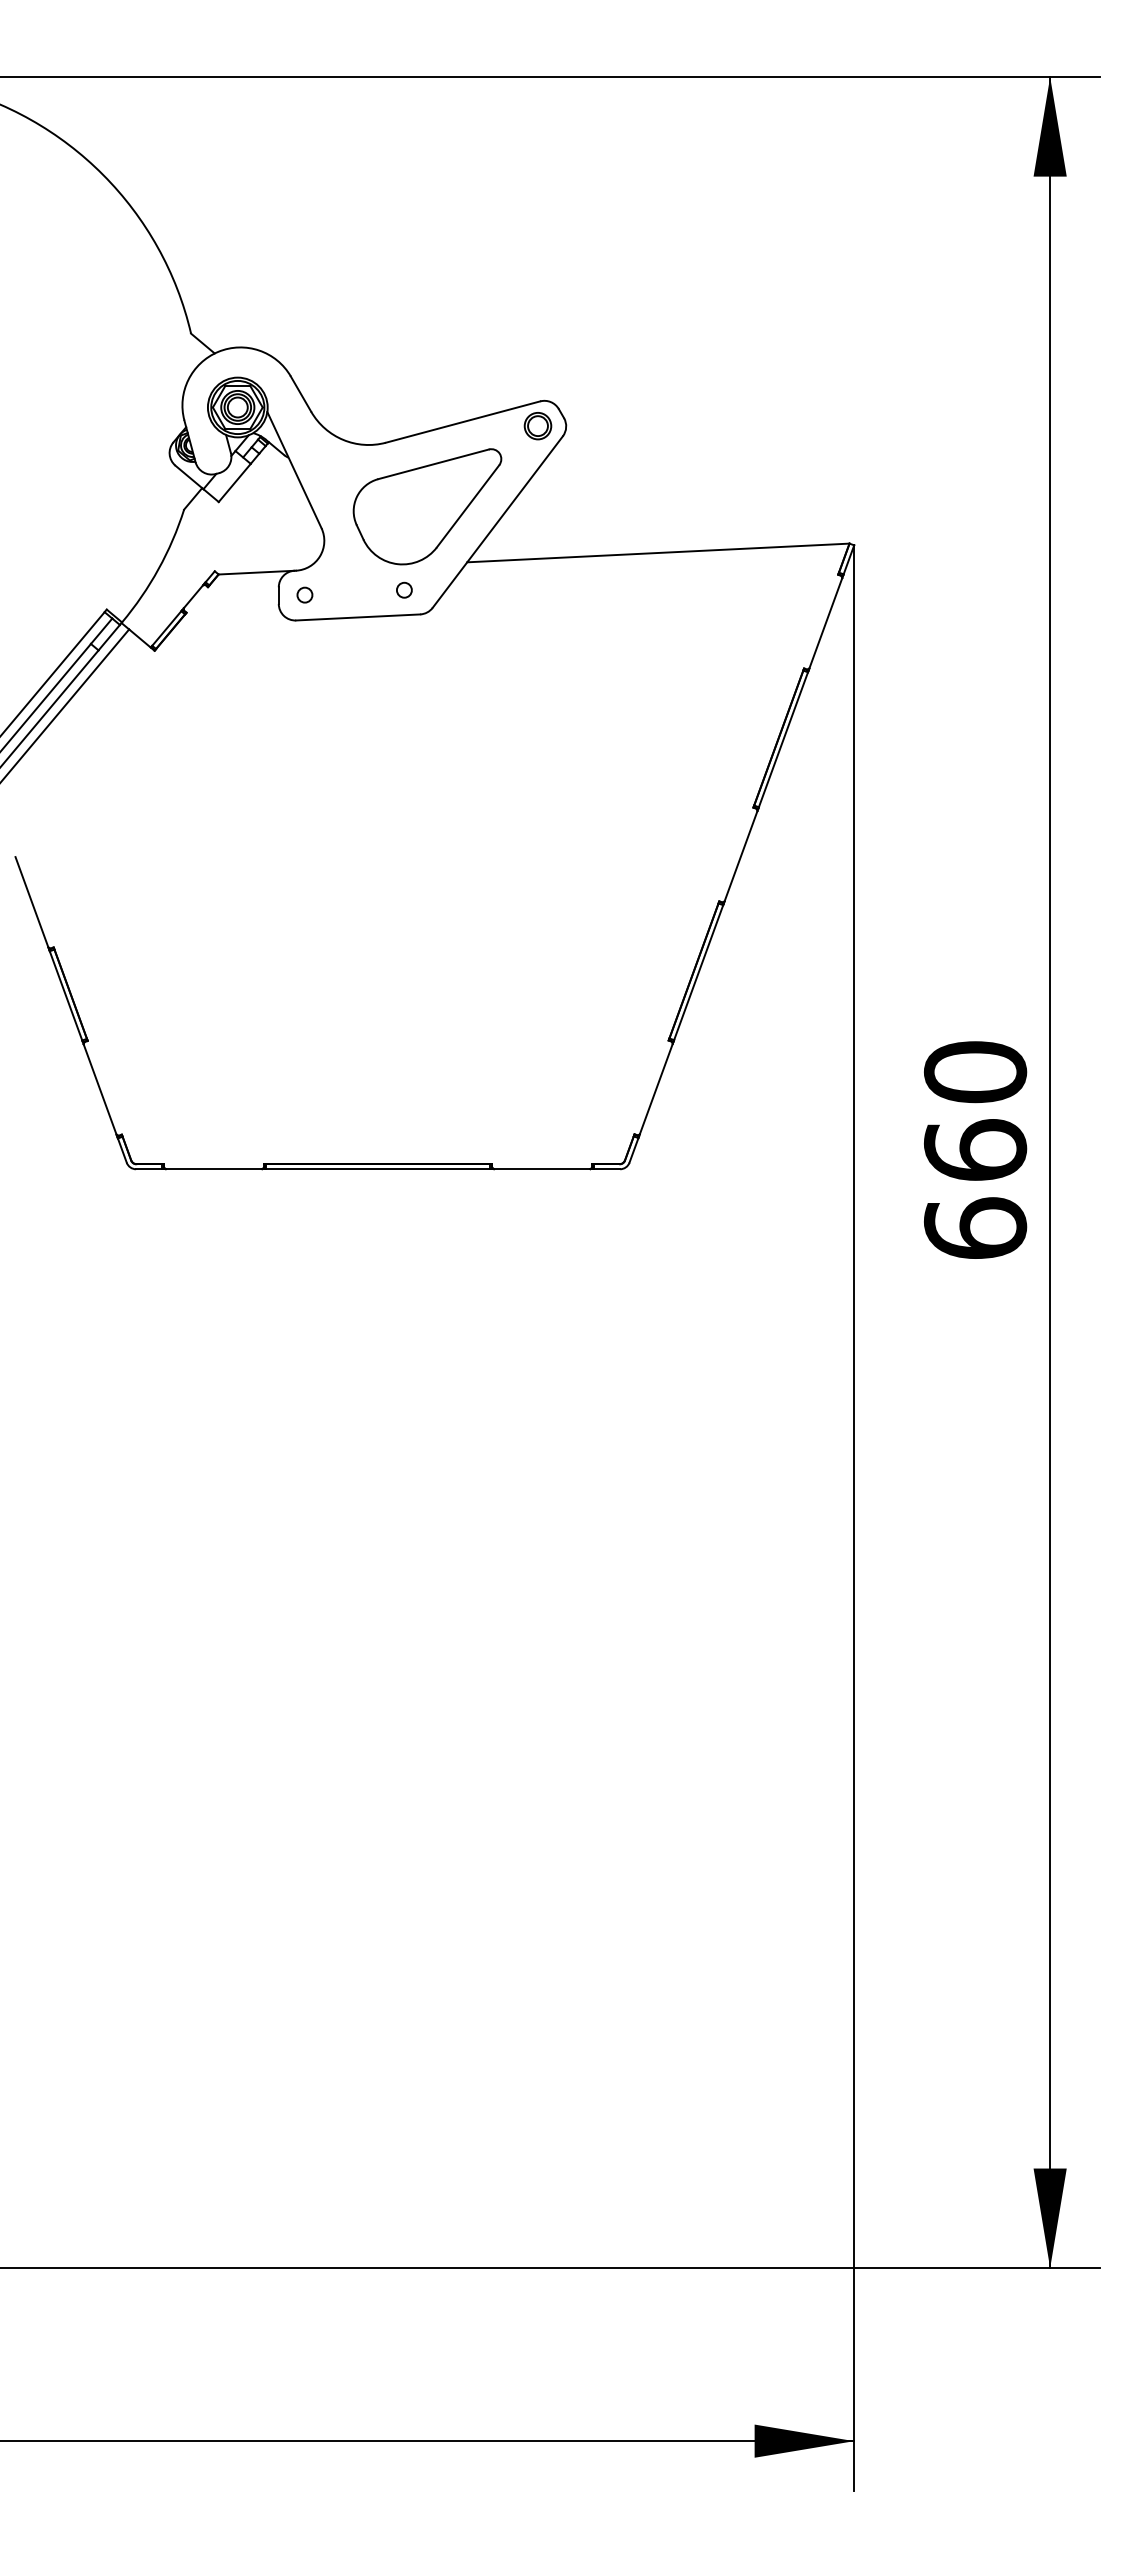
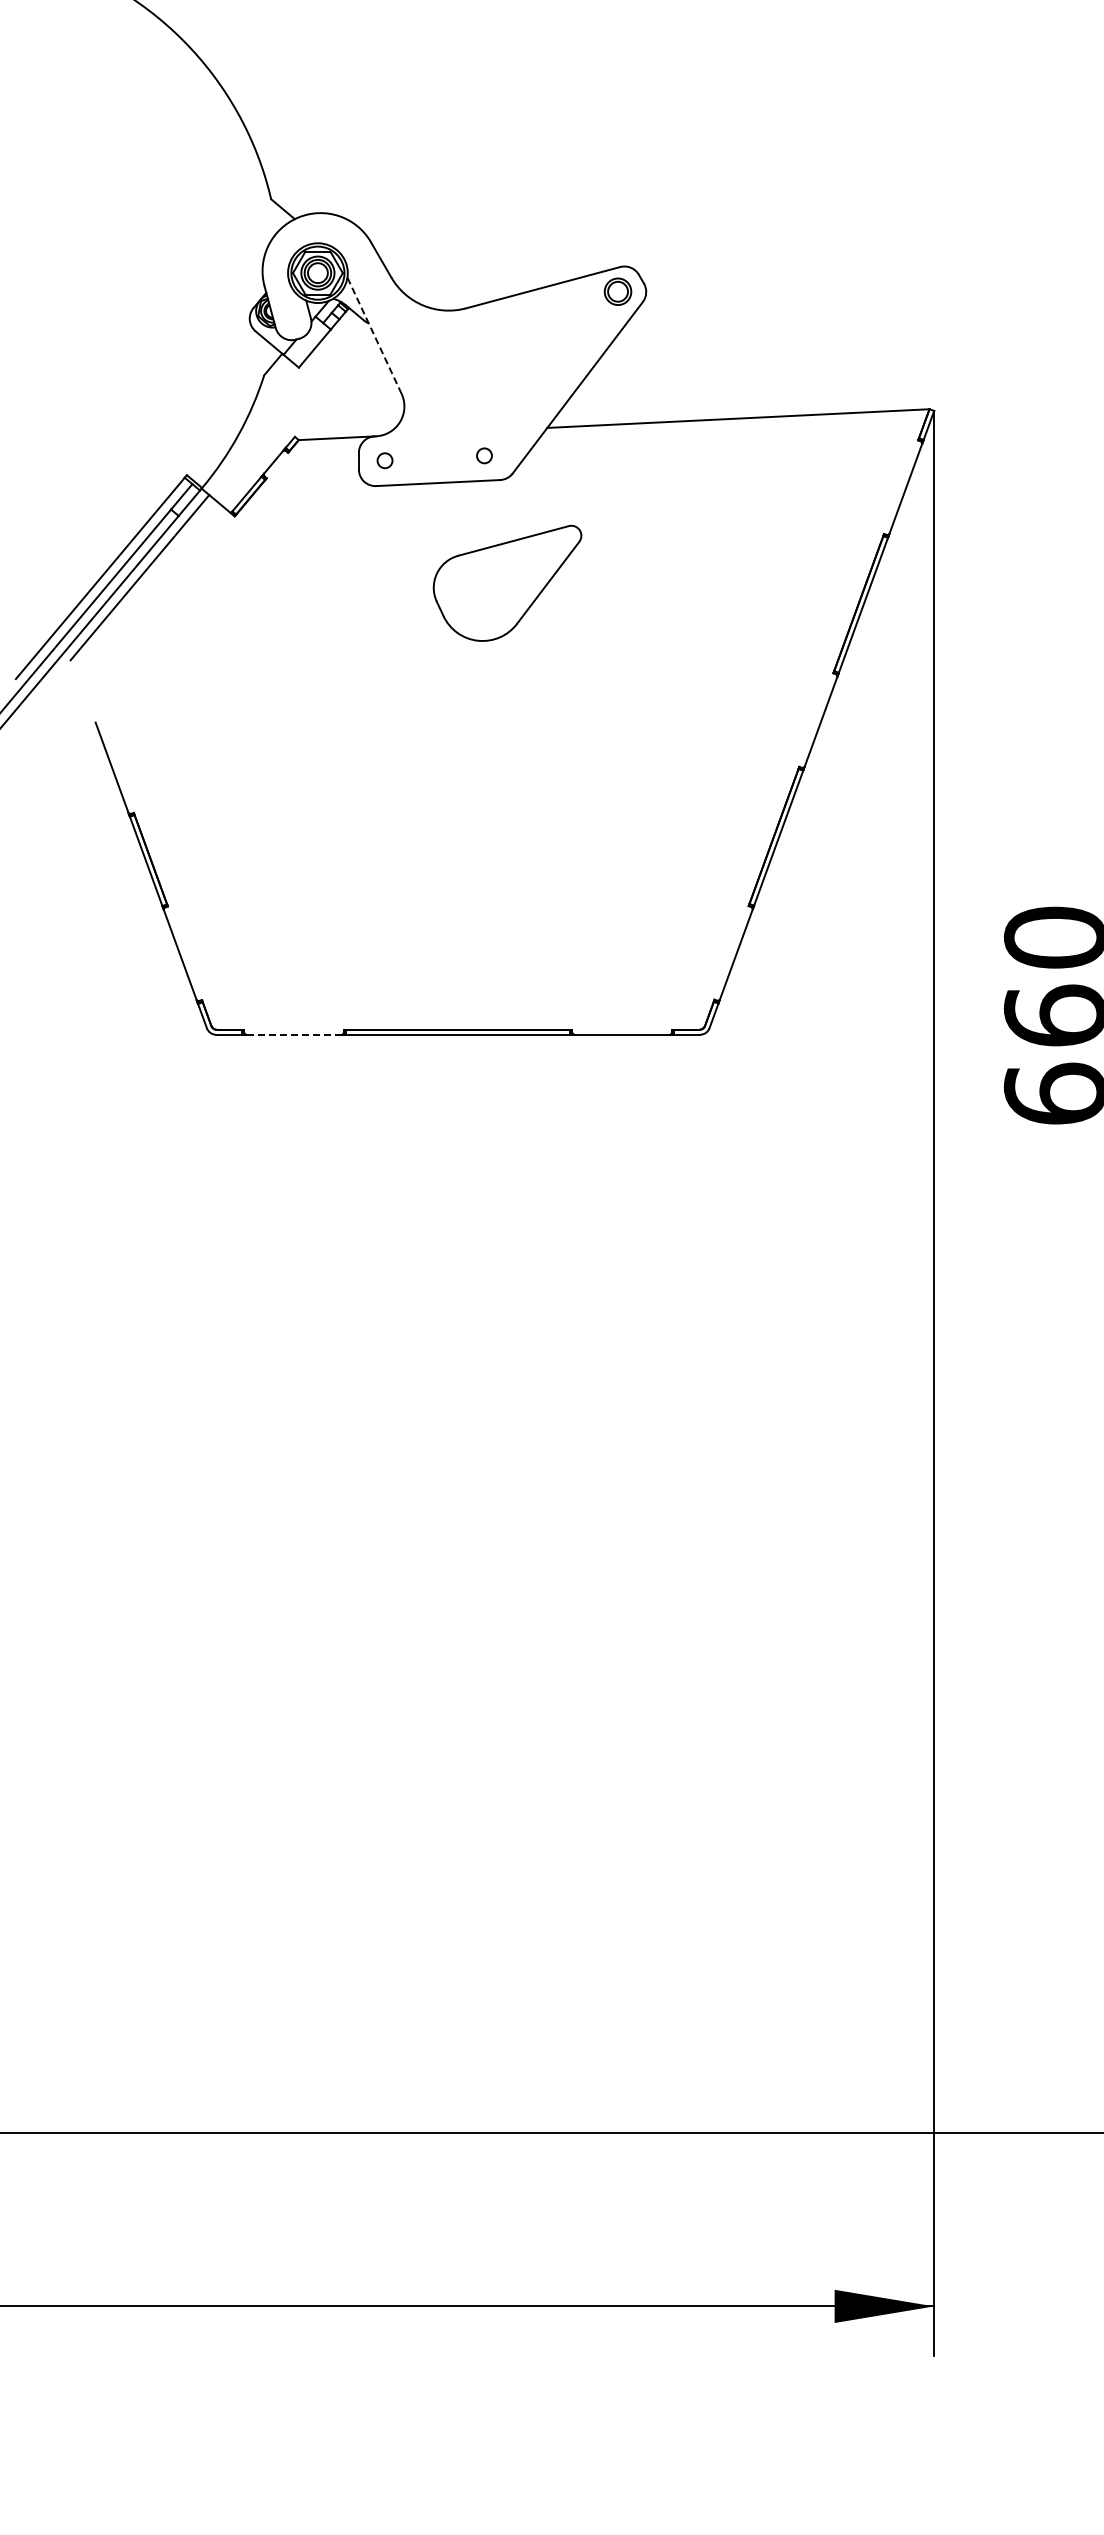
line: (294, 469) -> (374, 335), solid -> dashed
part: (427, 506) -> (507, 583), moved
line: (213, 1169) -> (293, 1034), solid -> dashed

